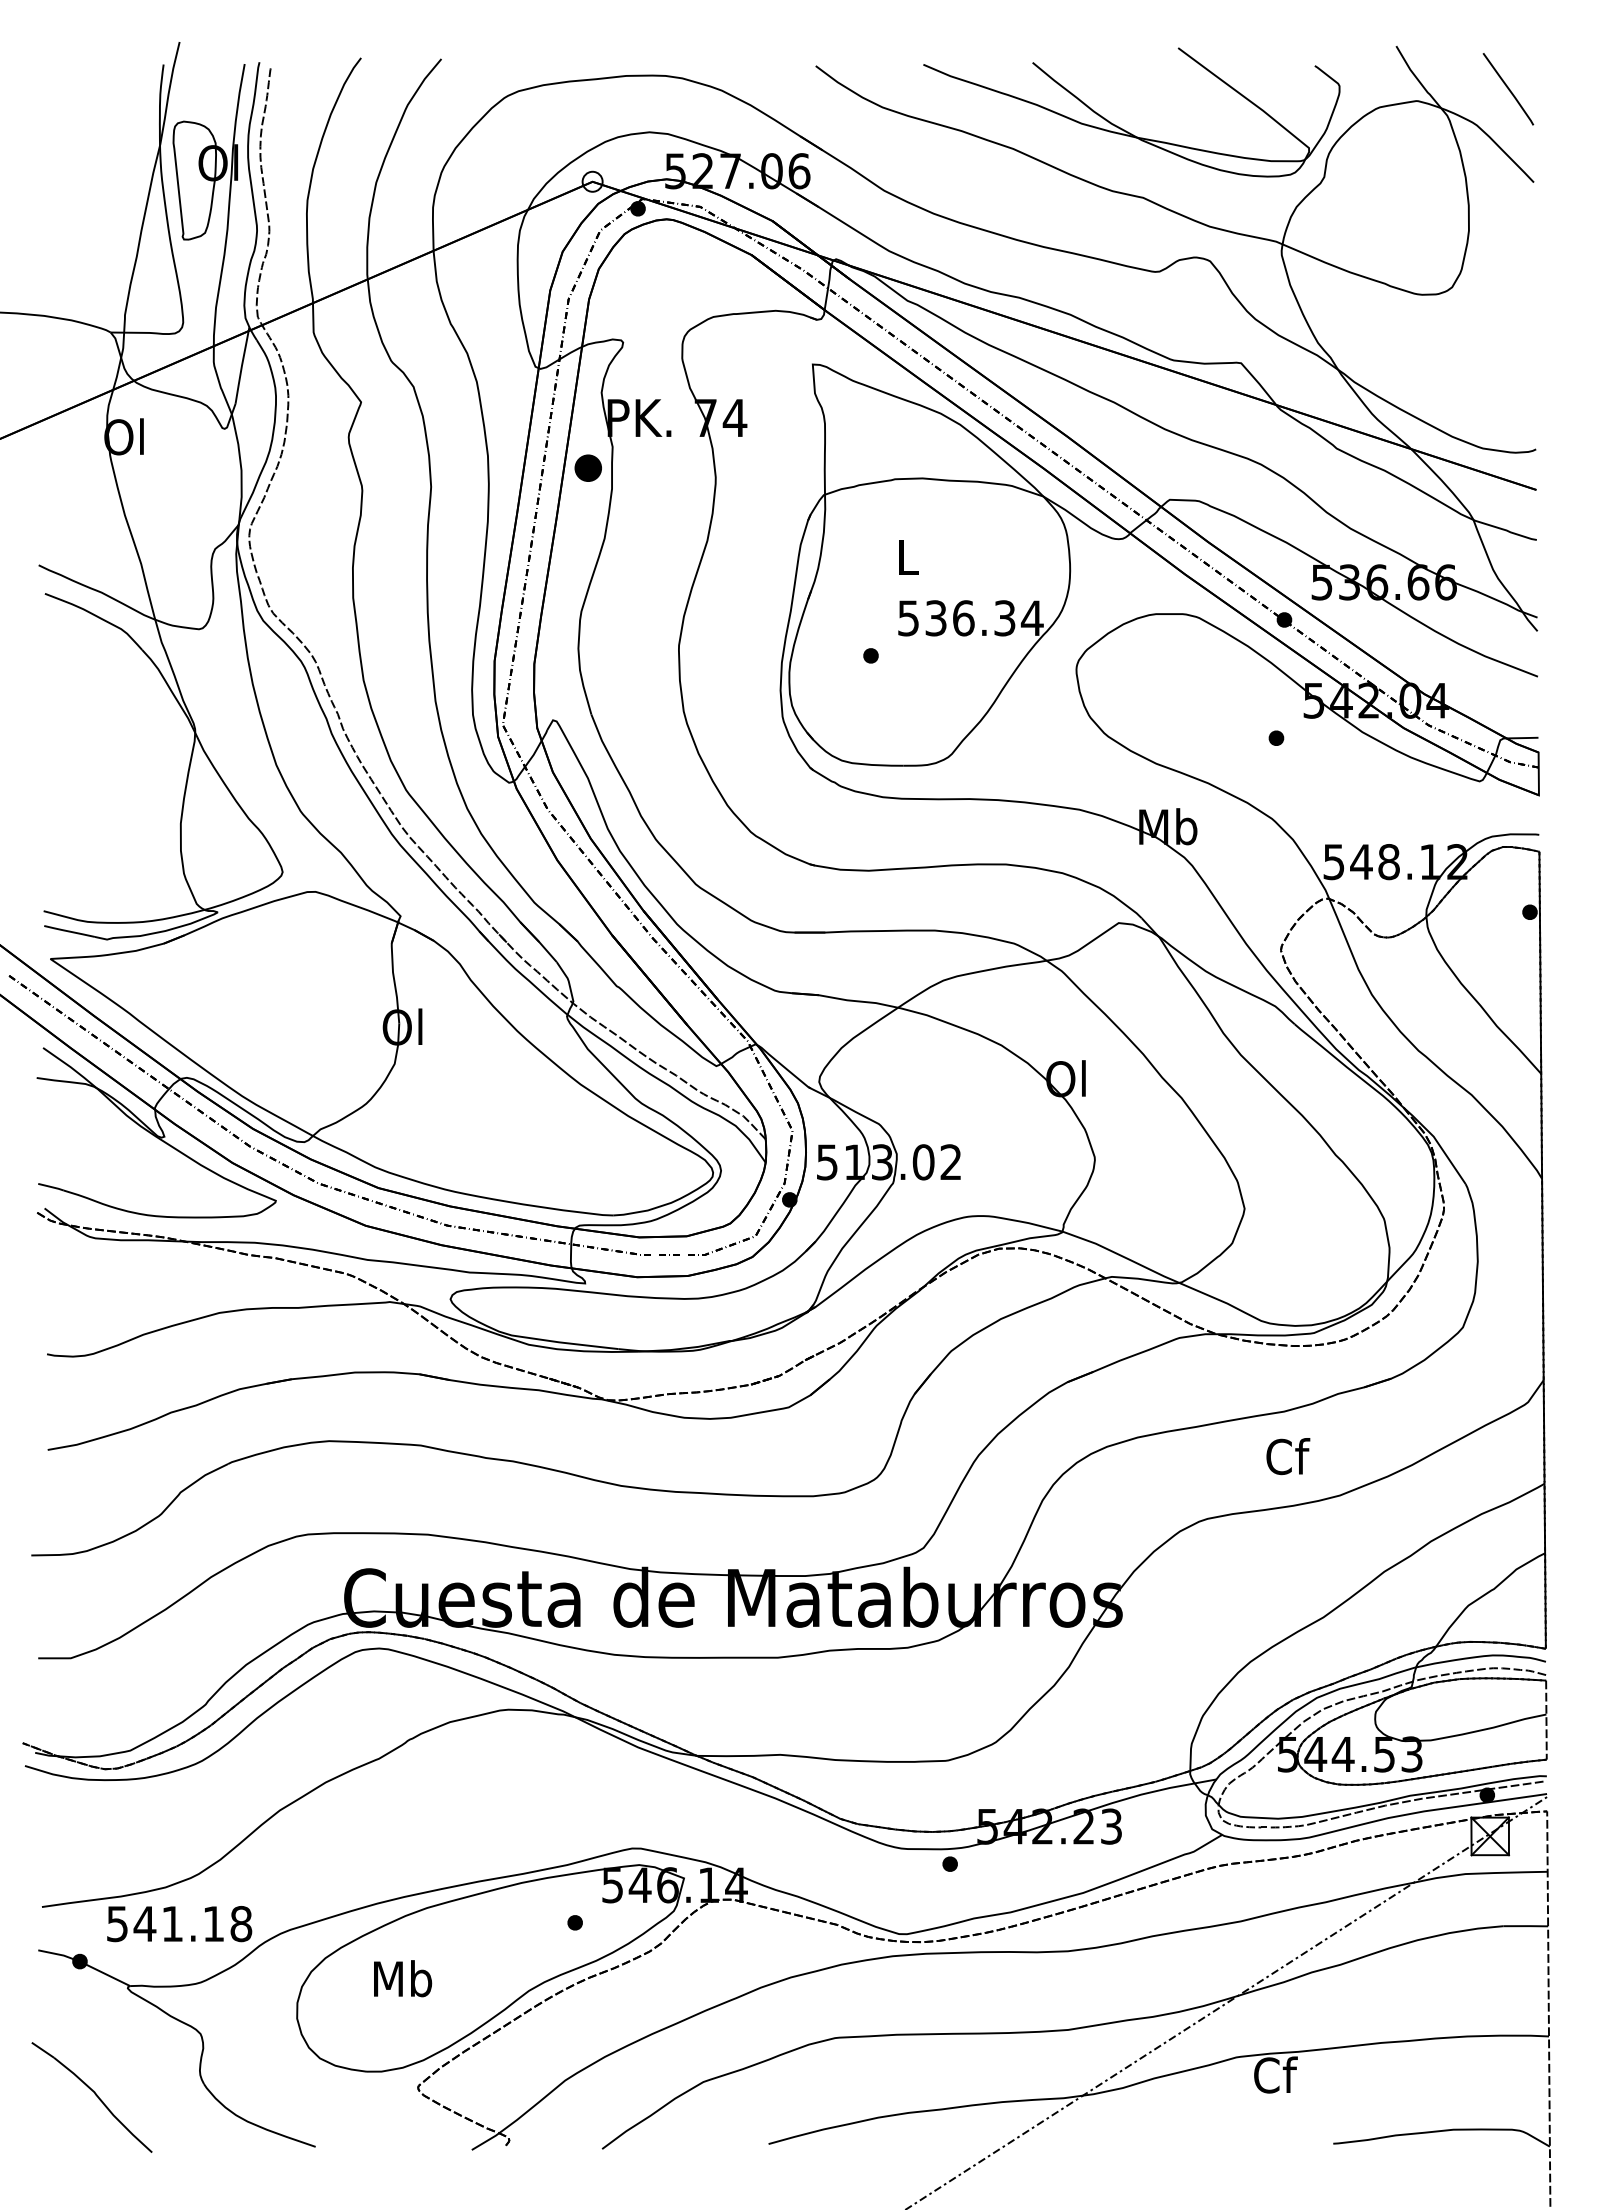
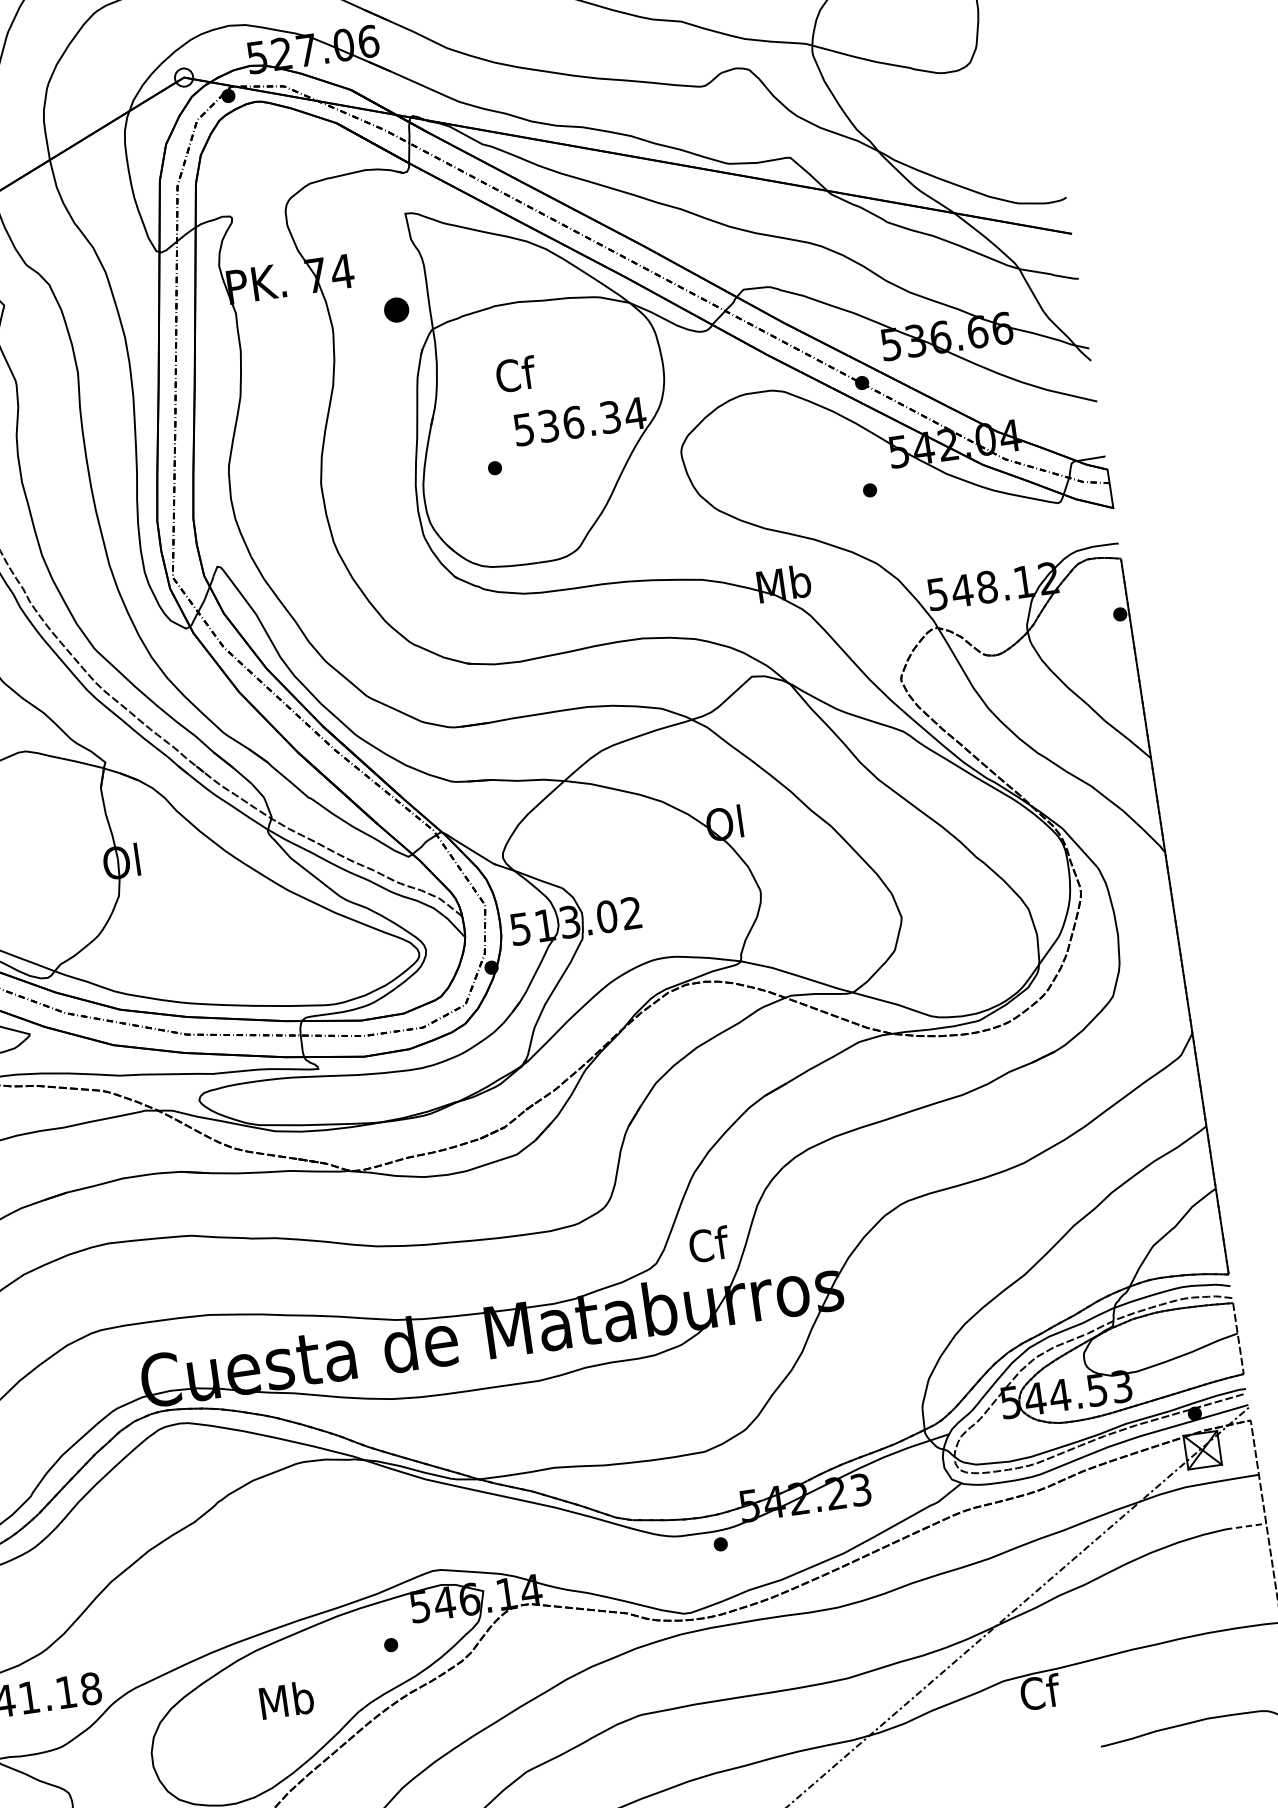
part: (587, 467) -> (395, 309), moved
text: (908, 556) -> (515, 374), L -> Cf
text: (1288, 1456) -> (709, 1244), moved
line: (1526, 1926) -> (1246, 1526), solid -> dashed
text: (403, 1978) -> (287, 1699), moved

